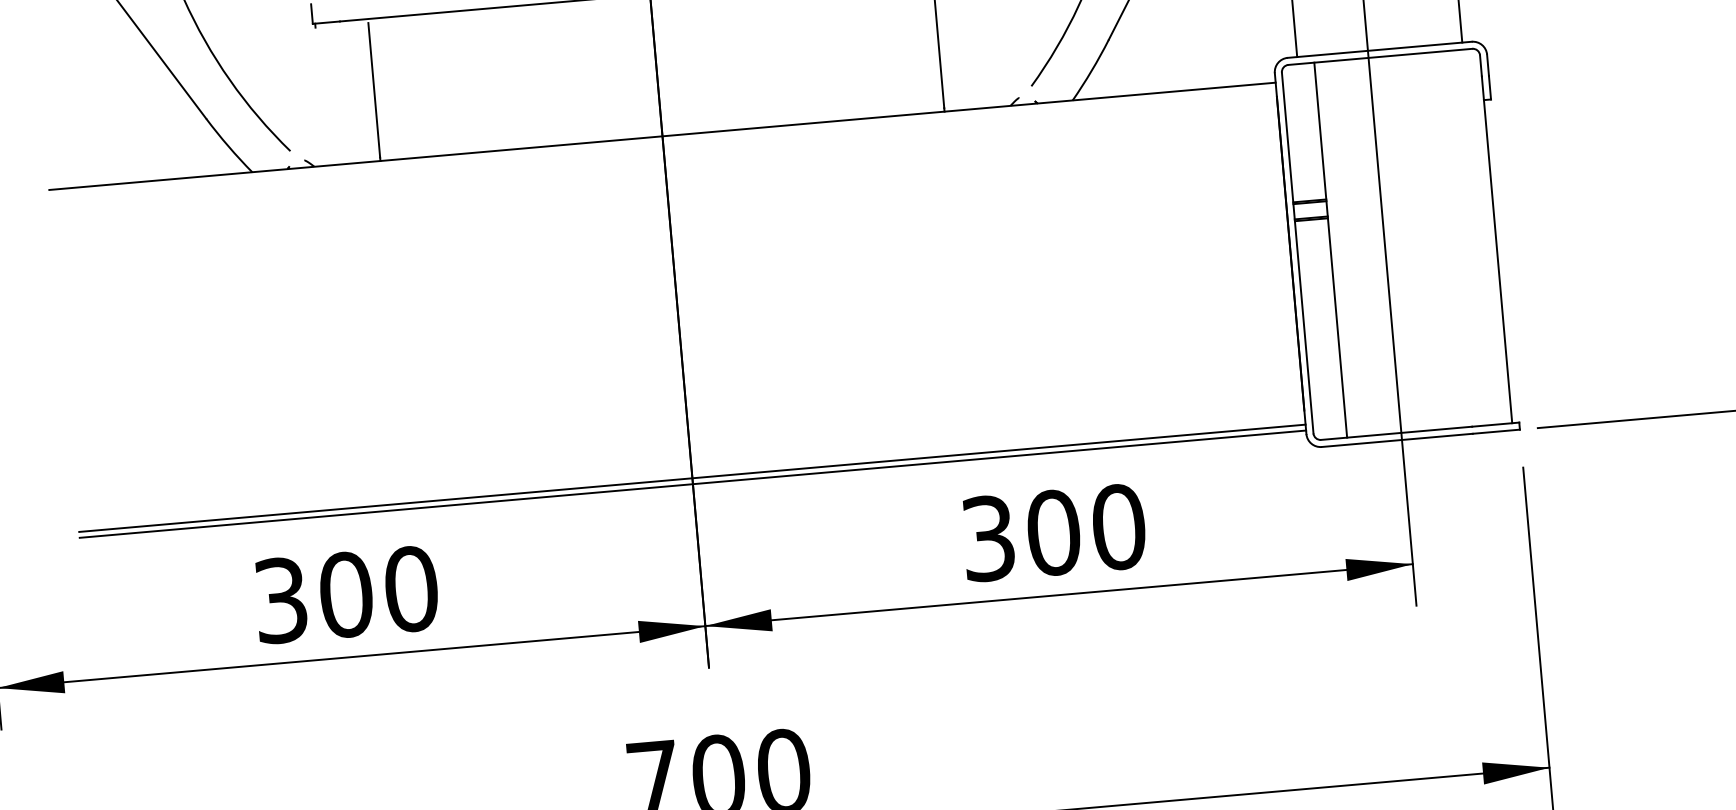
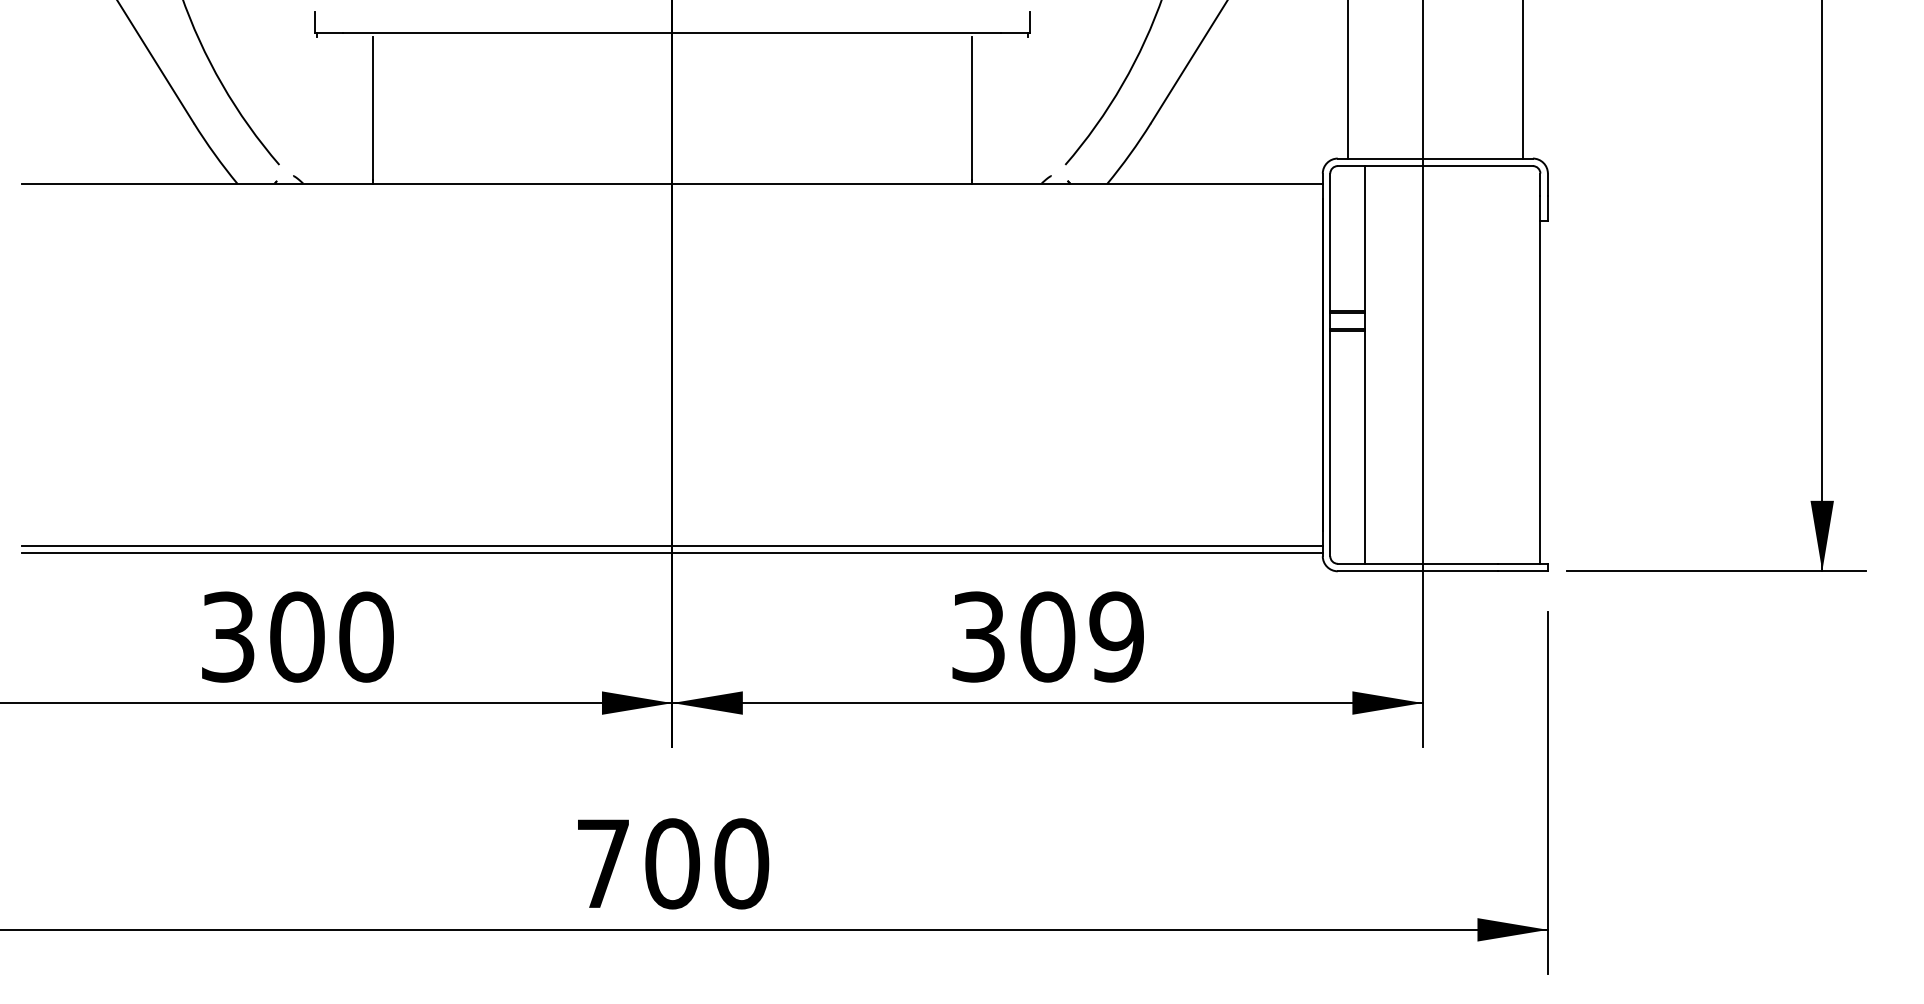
text: (1118, 526) -> (1116, 636), 300 -> 309

